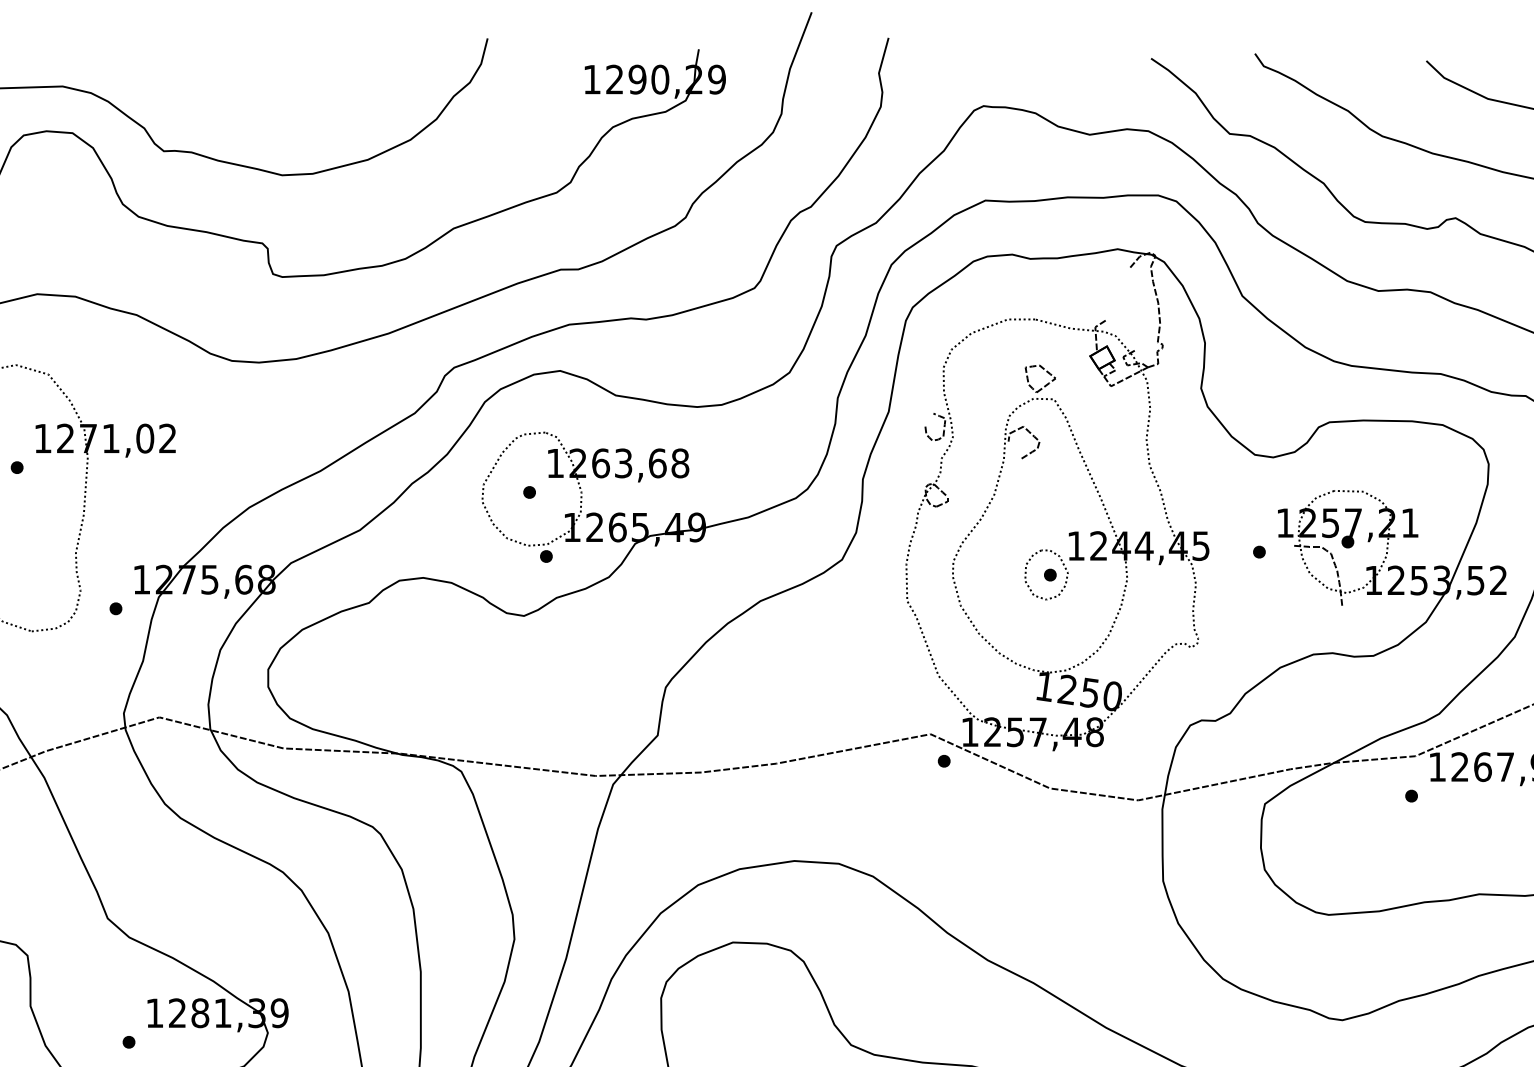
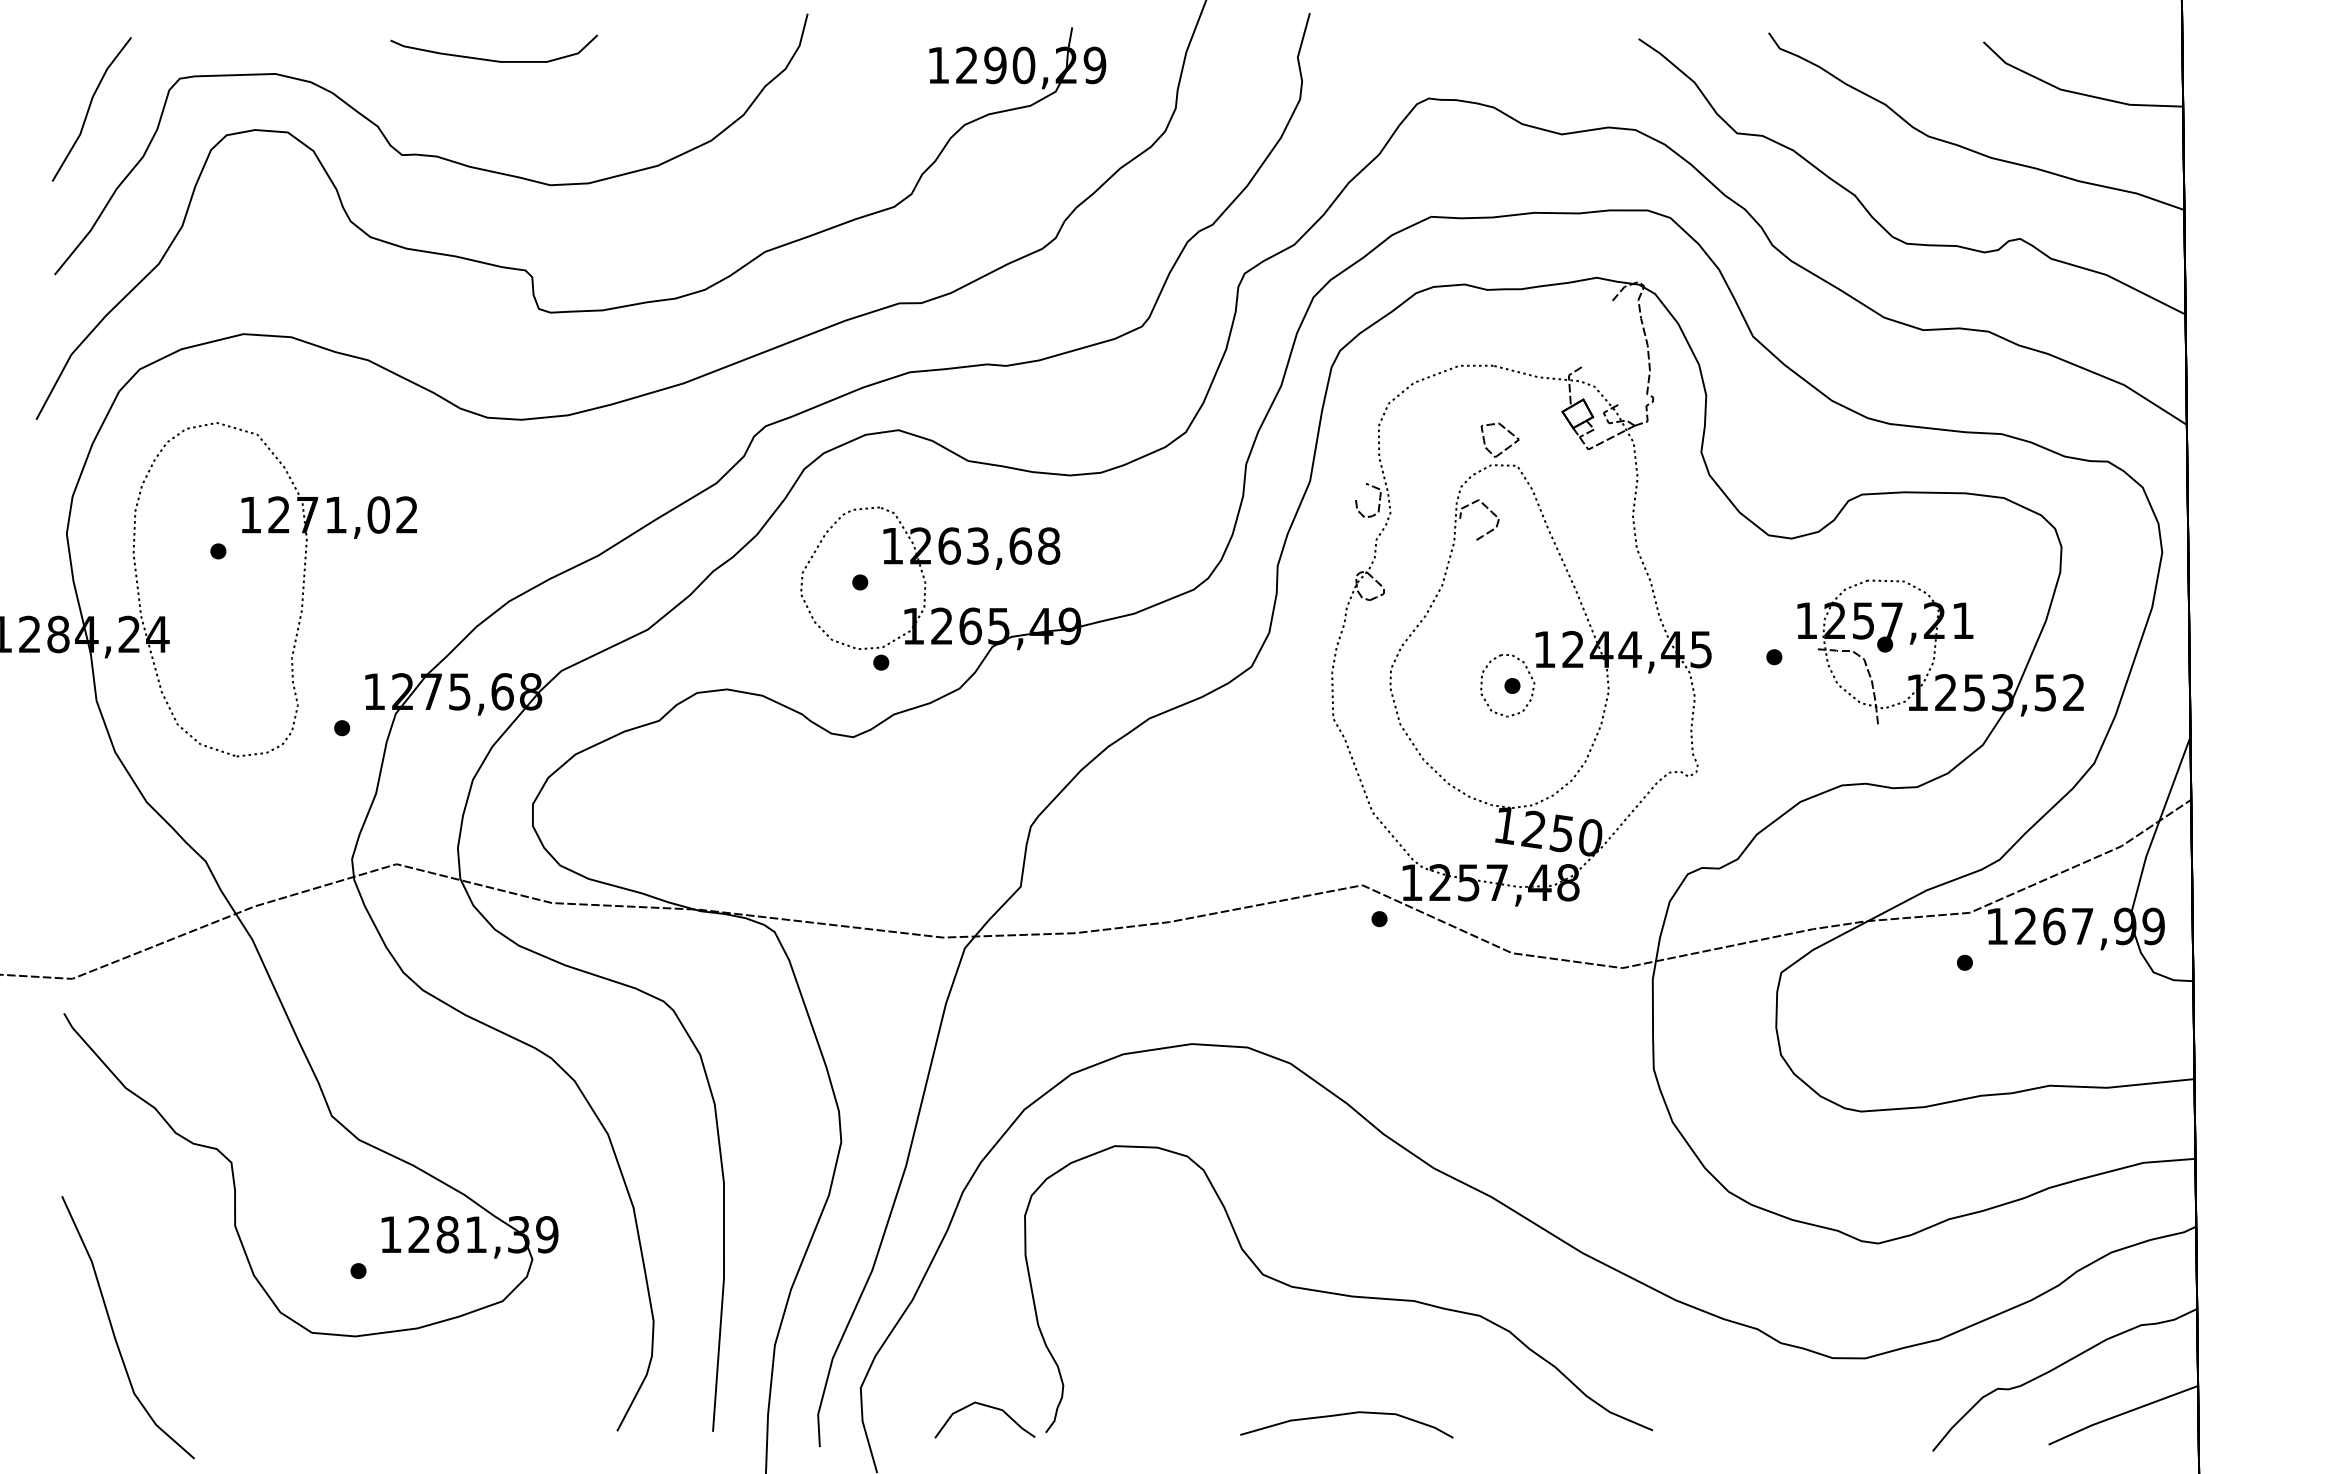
curve: (236, 74) -> (492, 59), added

